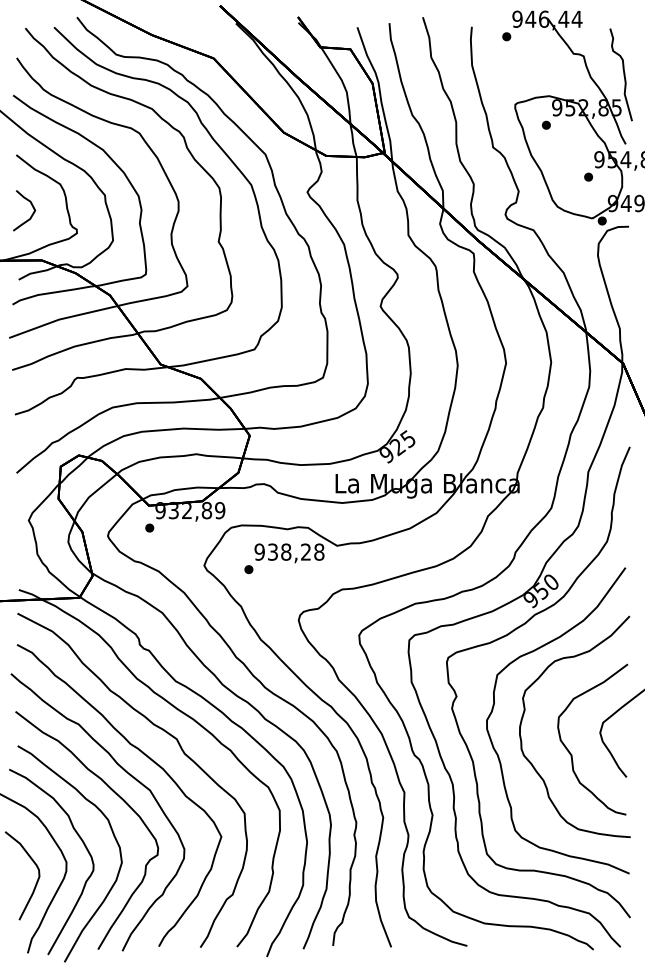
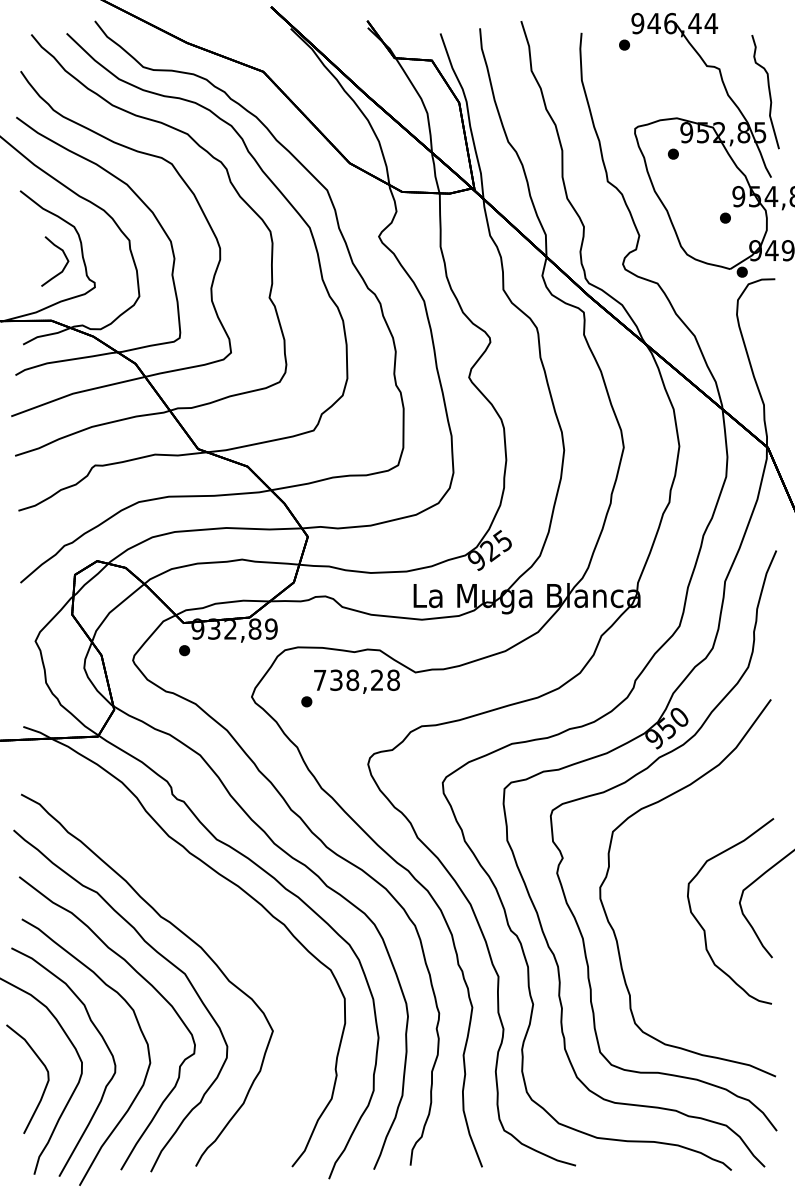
curve: (32, 213) -> (64, 265), moved
text: (259, 552) -> (319, 680), 938,28 -> 738,28
curve: (525, 711) -> (647, 876), removed
curve: (182, 752) -> (225, 927), removed

